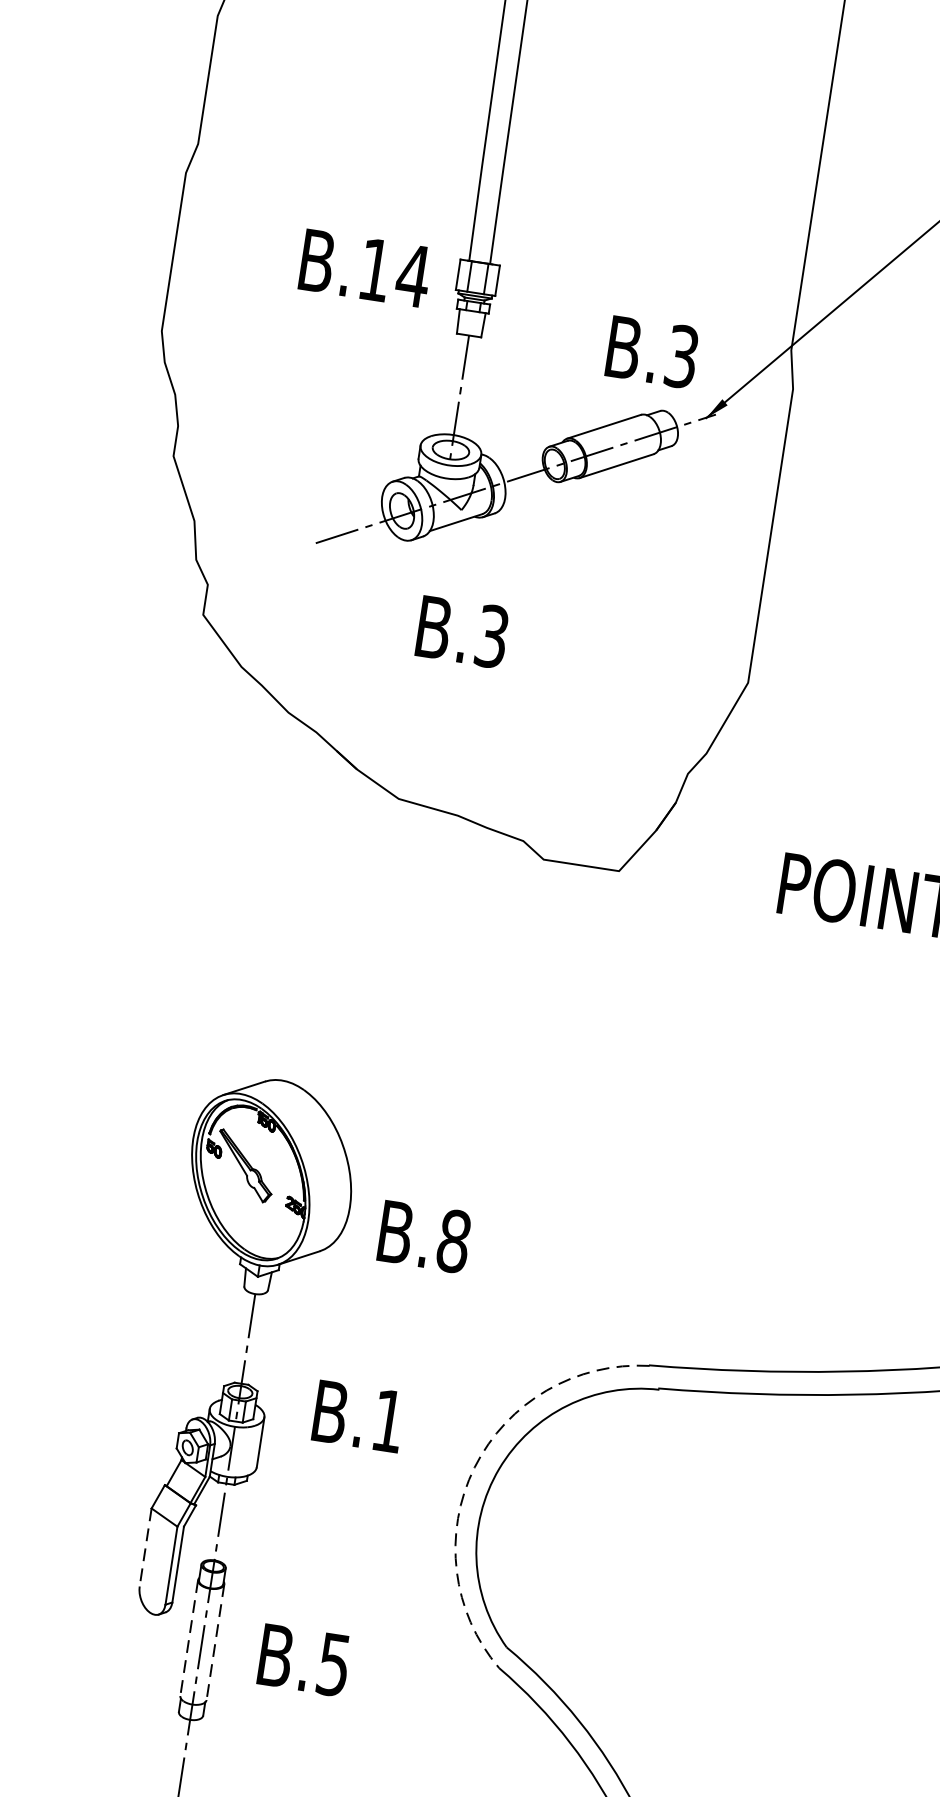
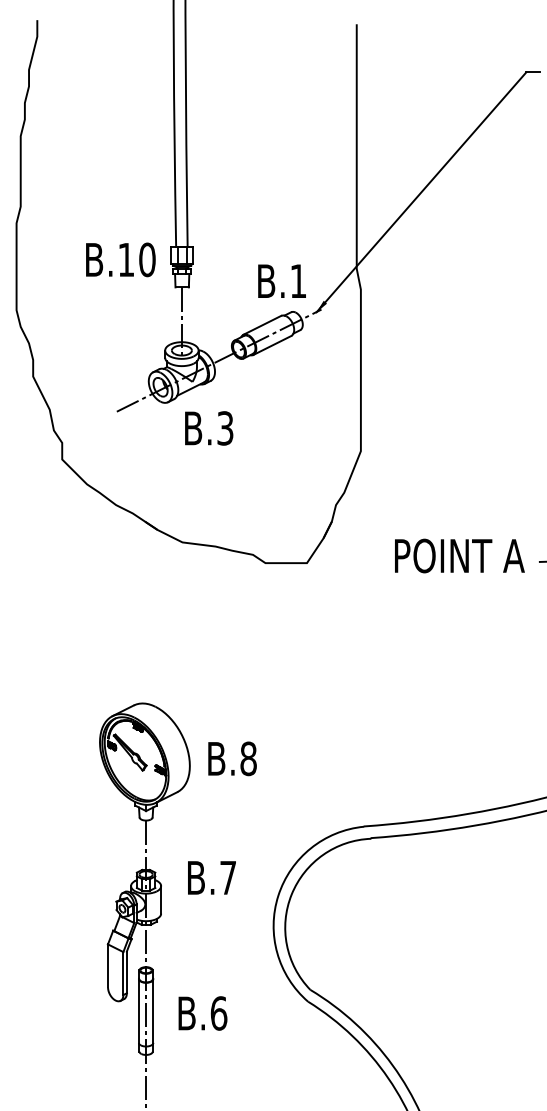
text: (413, 275) -> (147, 259), B.14 -> B.10
text: (681, 357) -> (298, 281), B.3 -> B.1
text: (463, 632) -> (209, 428), moved
text: (424, 1236) -> (232, 758), moved
text: (387, 1420) -> (227, 877), B.1 -> B.7
arc: (474, 1467) -> (278, 895), dashed -> solid
line: (146, 1548) -> (108, 966), dashed -> solid
line: (188, 1638) -> (138, 1011), dashed -> solid
line: (215, 1643) -> (153, 1011), dashed -> solid
text: (333, 1664) -> (218, 1013), B.5 -> B.6

